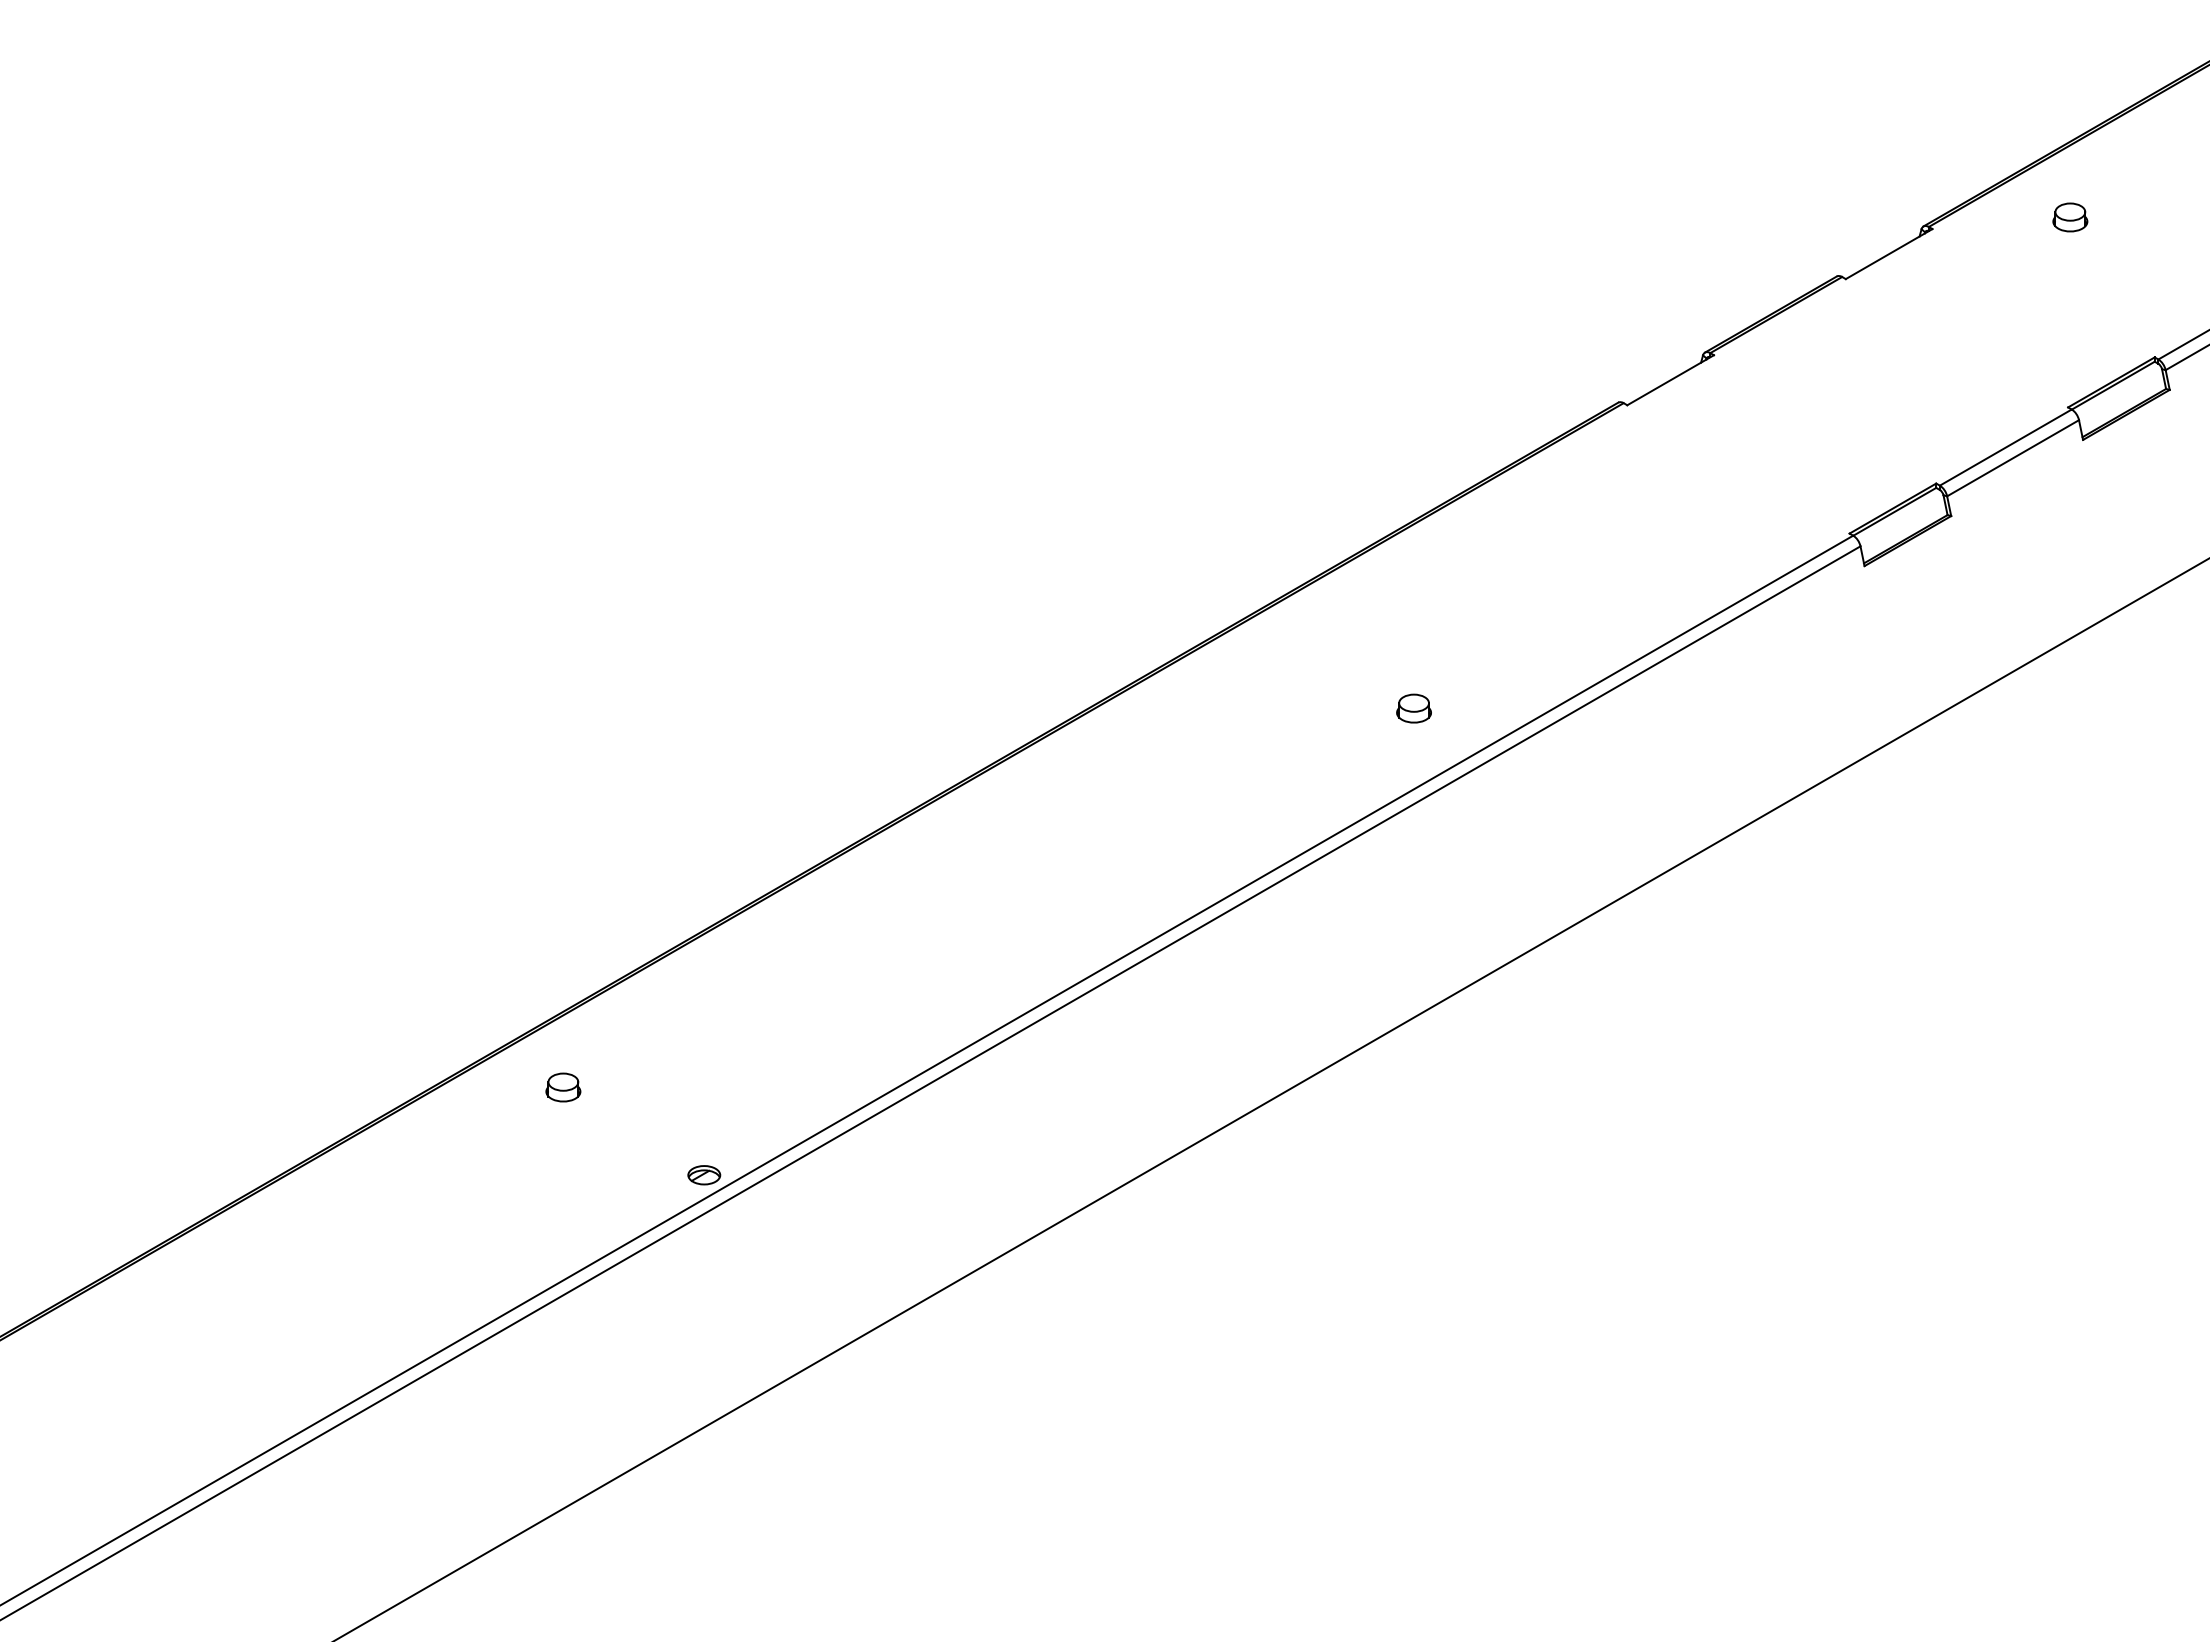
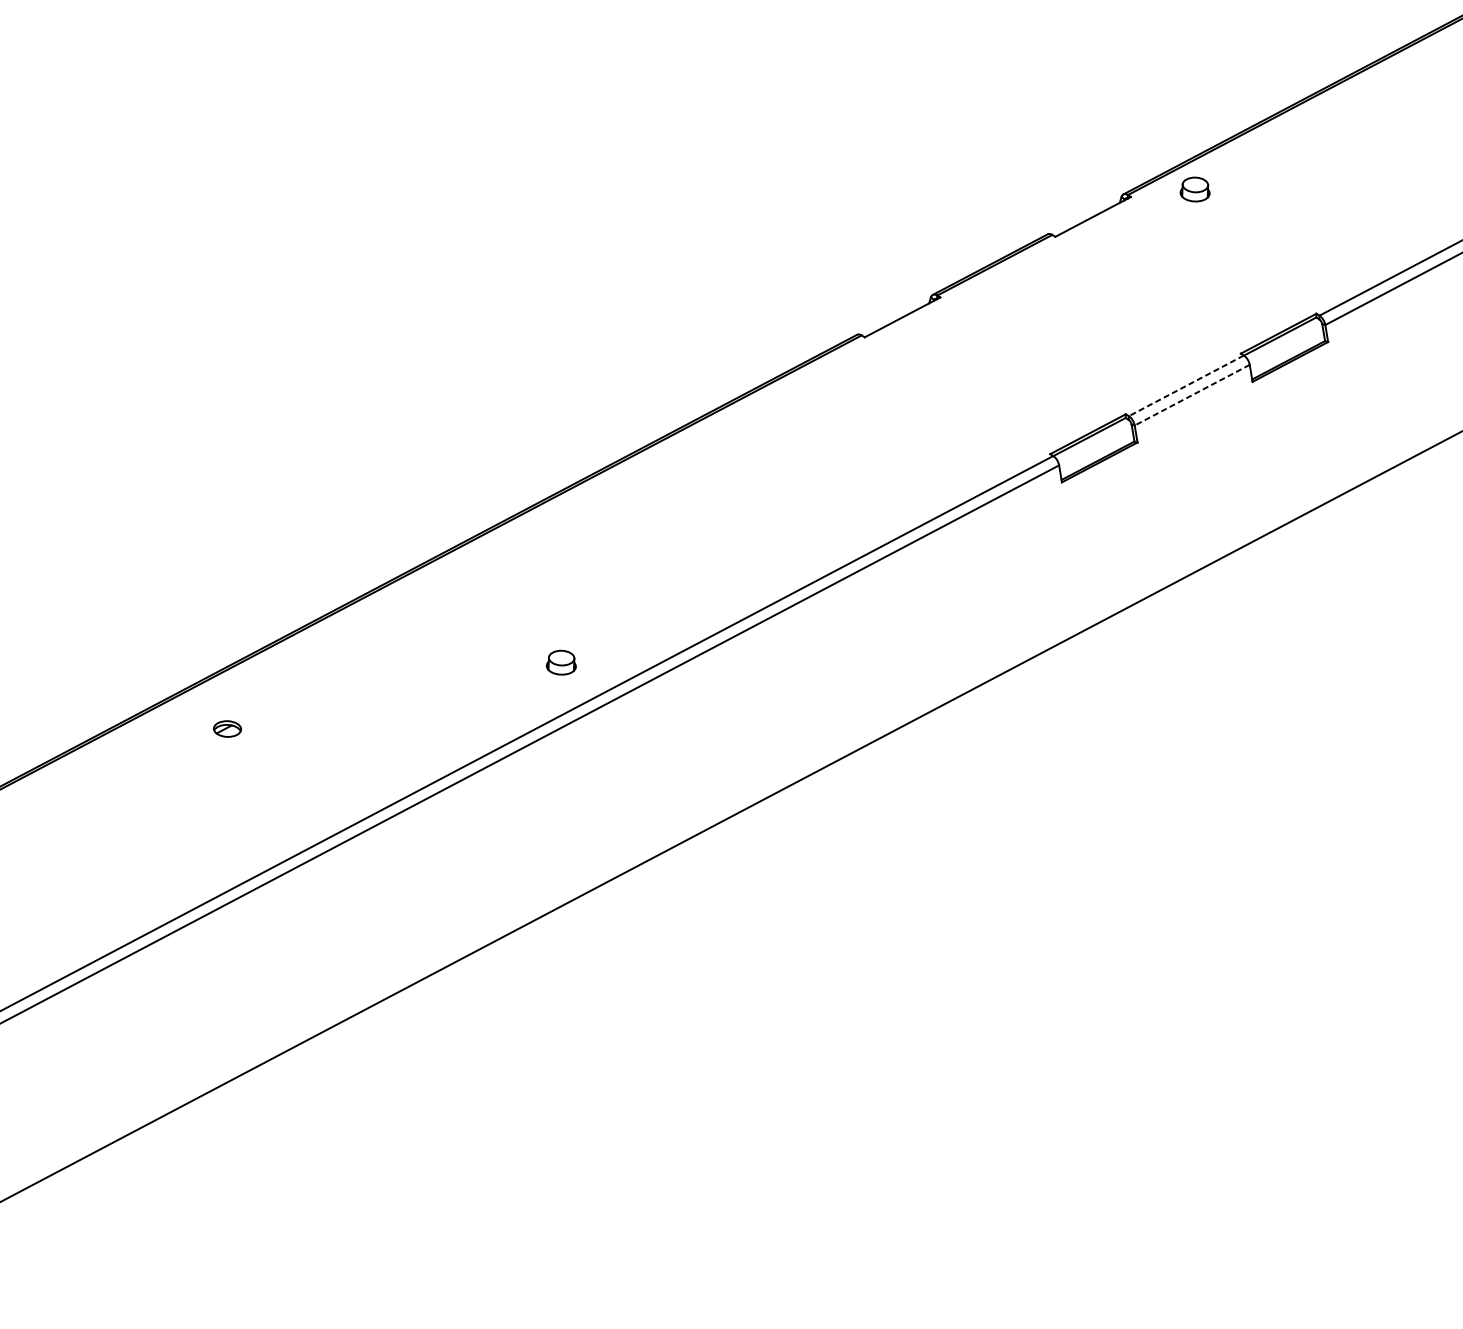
part: (2070, 217) -> (1195, 189), moved
line: (2005, 447) -> (1186, 385), solid -> dashed
line: (2012, 458) -> (1191, 395), solid -> dashed
part: (1413, 708) -> (561, 662), moved
part: (704, 1175) -> (227, 729), moved

